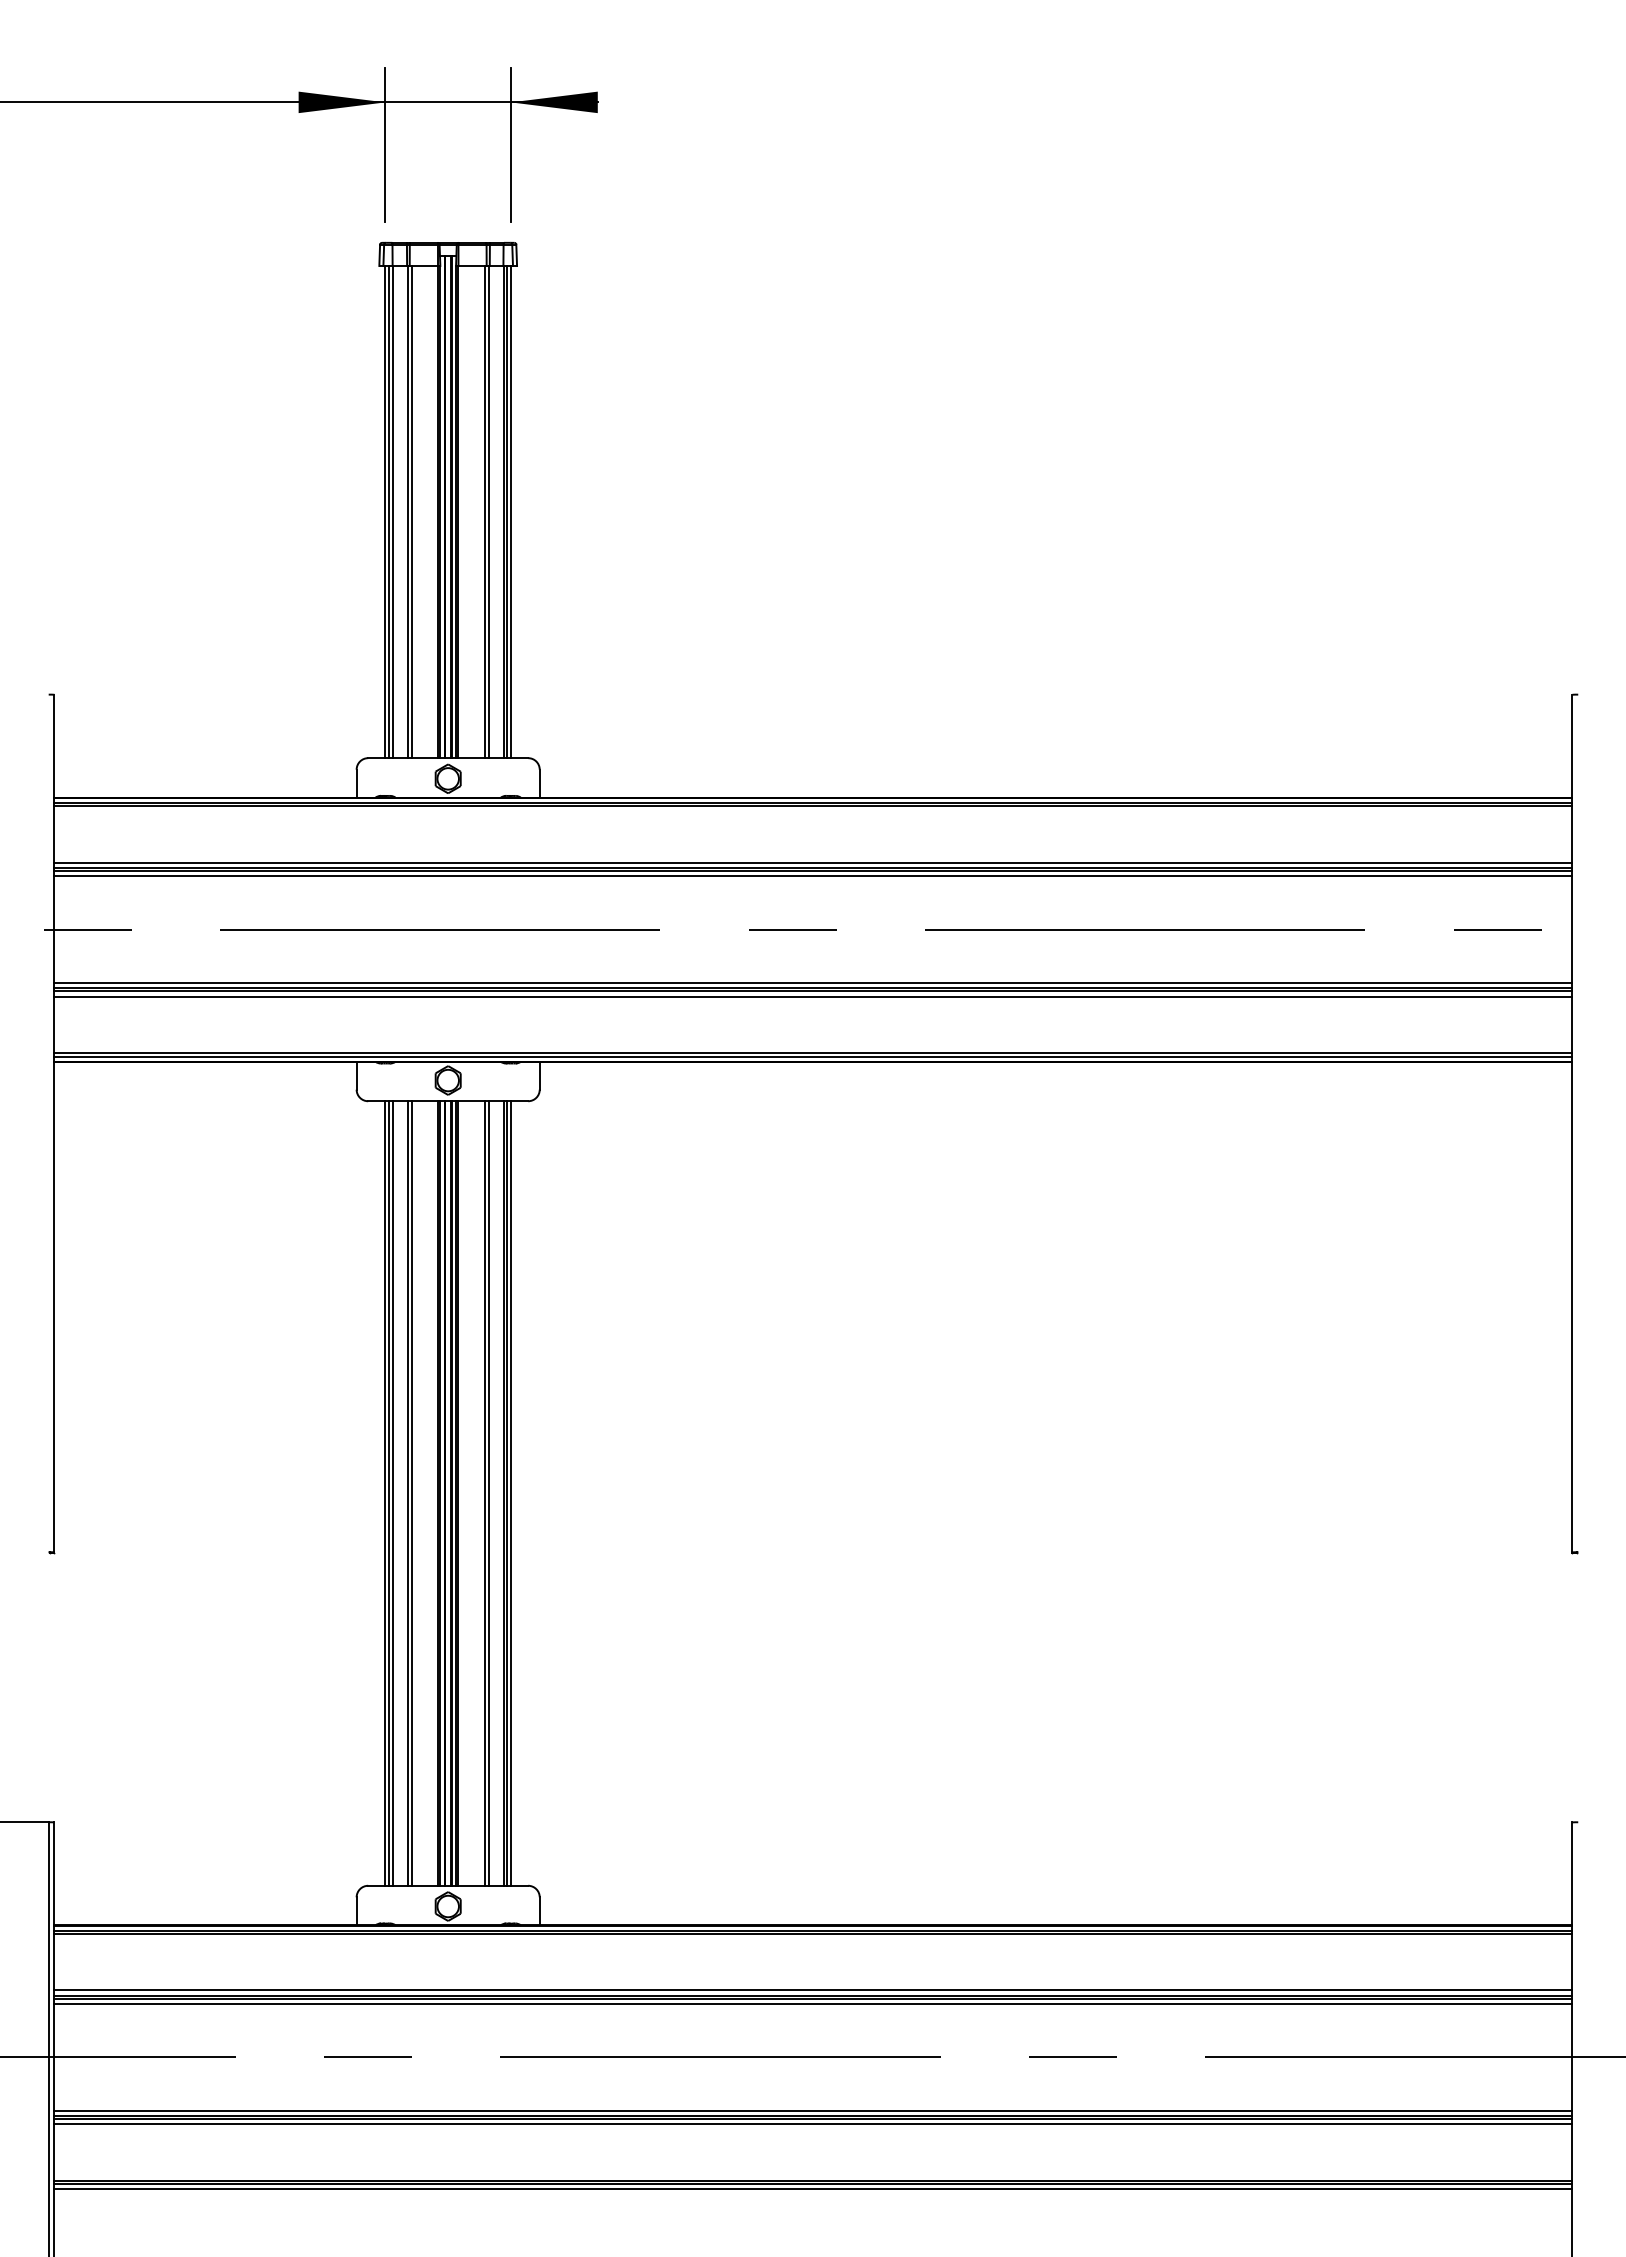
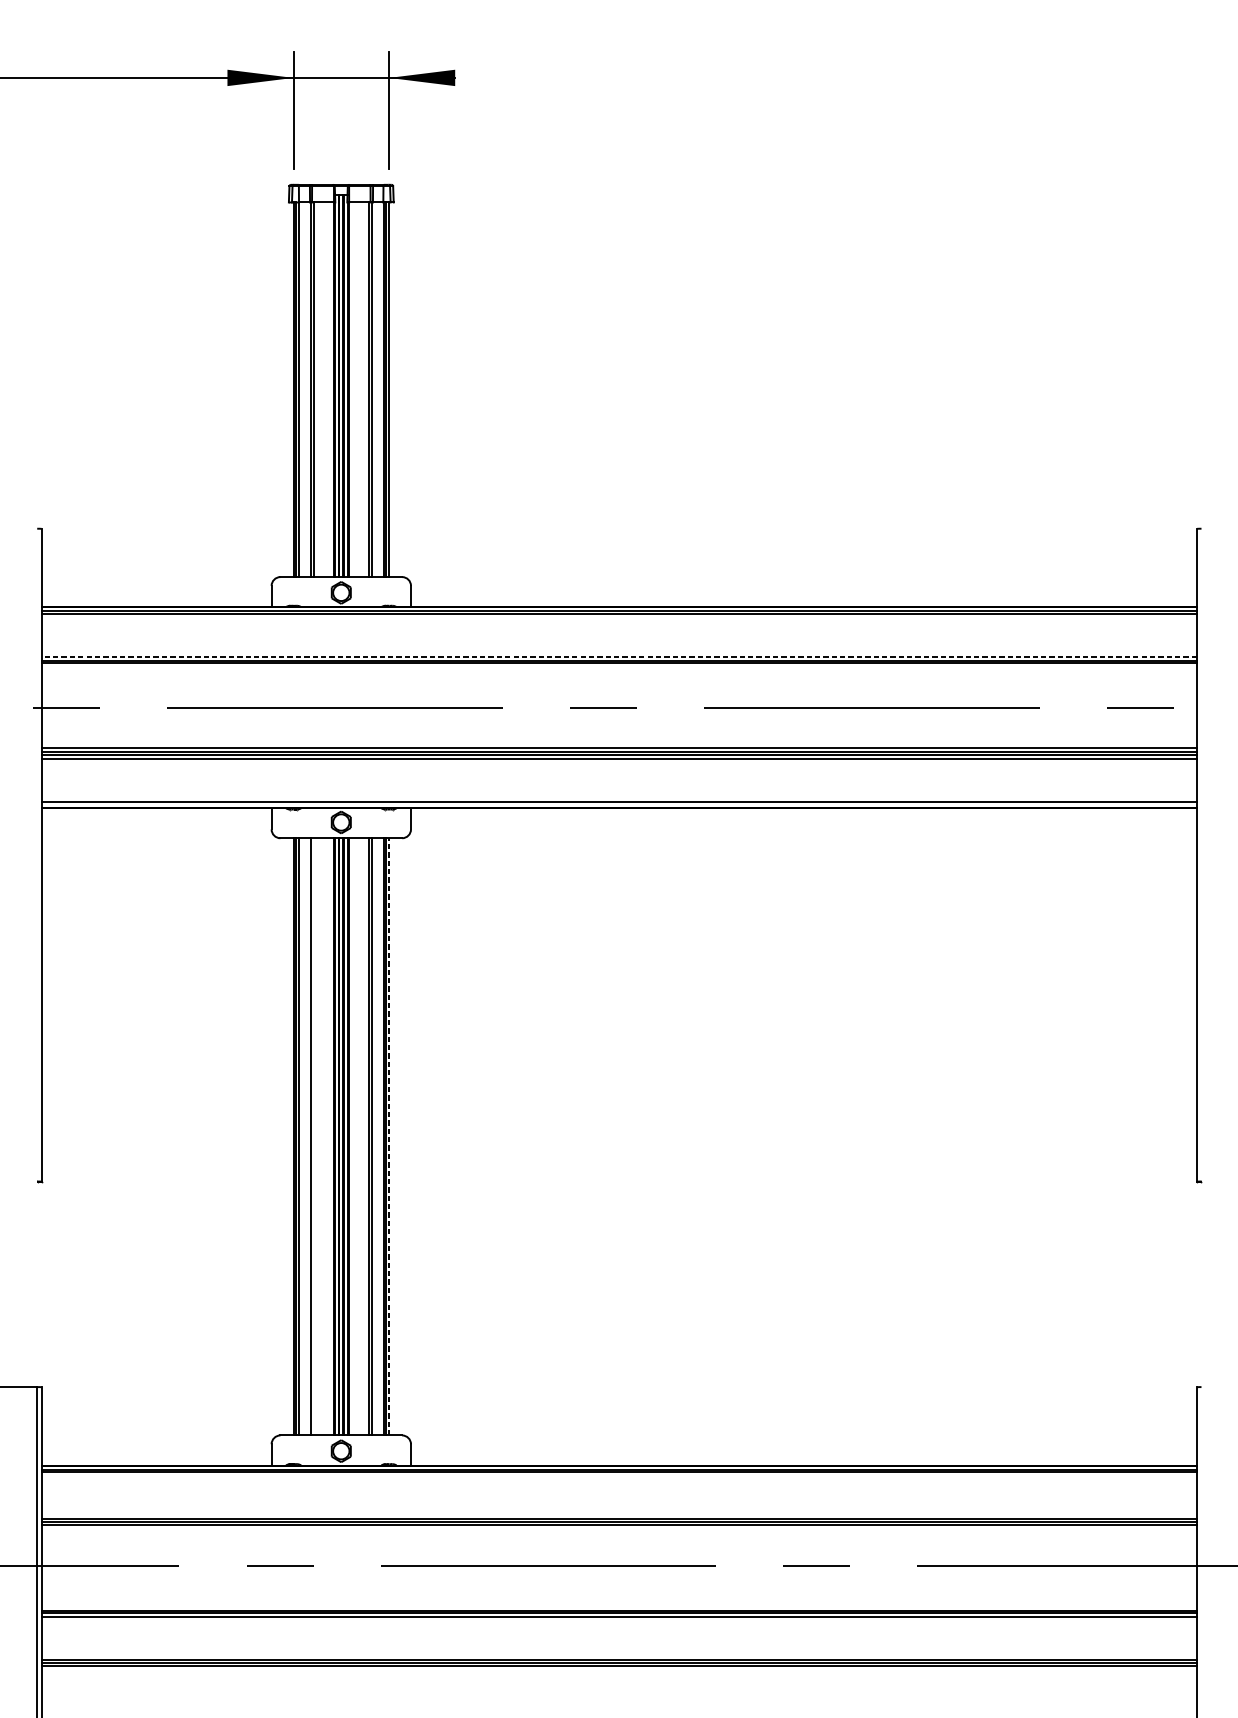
line: (813, 862) -> (619, 656), solid -> dashed
line: (813, 876) -> (619, 667), removed
line: (813, 1056) -> (619, 804), removed
line: (411, 1493) -> (313, 1136), removed
line: (511, 1493) -> (389, 1136), solid -> dashed
line: (813, 1990) -> (619, 1515), removed
line: (813, 2110) -> (619, 1606), removed

